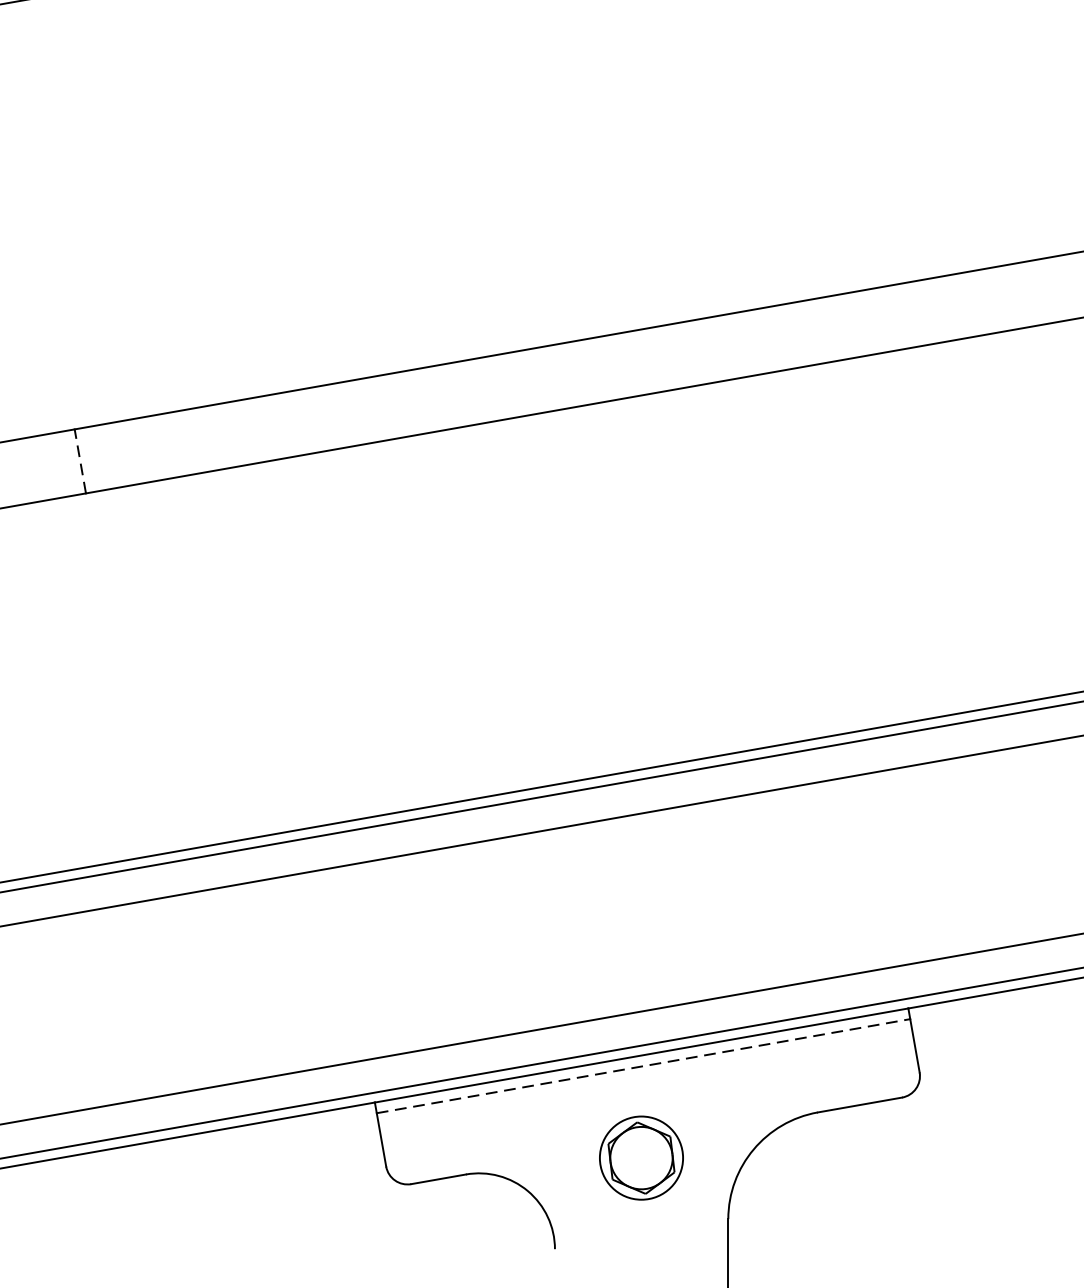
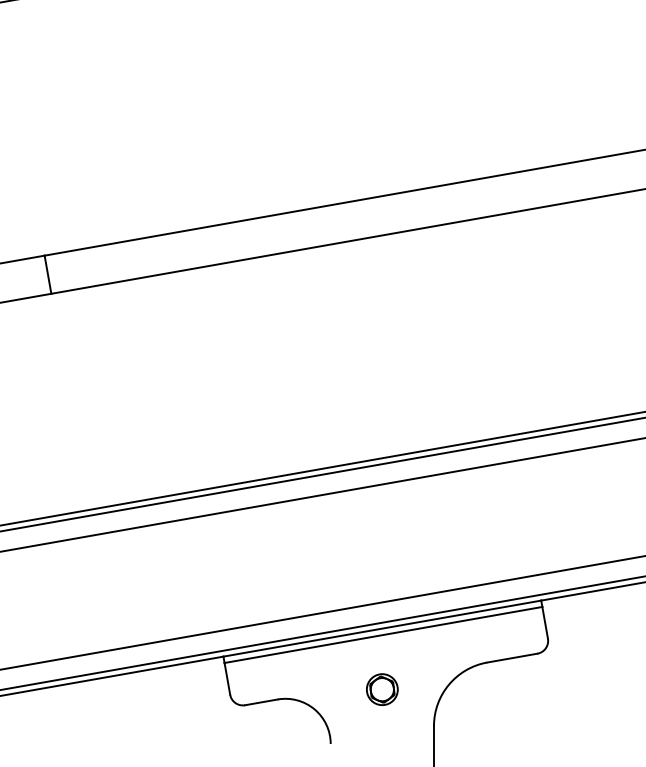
line: (79, 461) -> (47, 274), dashed -> solid
line: (643, 1065) -> (383, 634), dashed -> solid
part: (641, 1157) -> (382, 689), size x0.62

